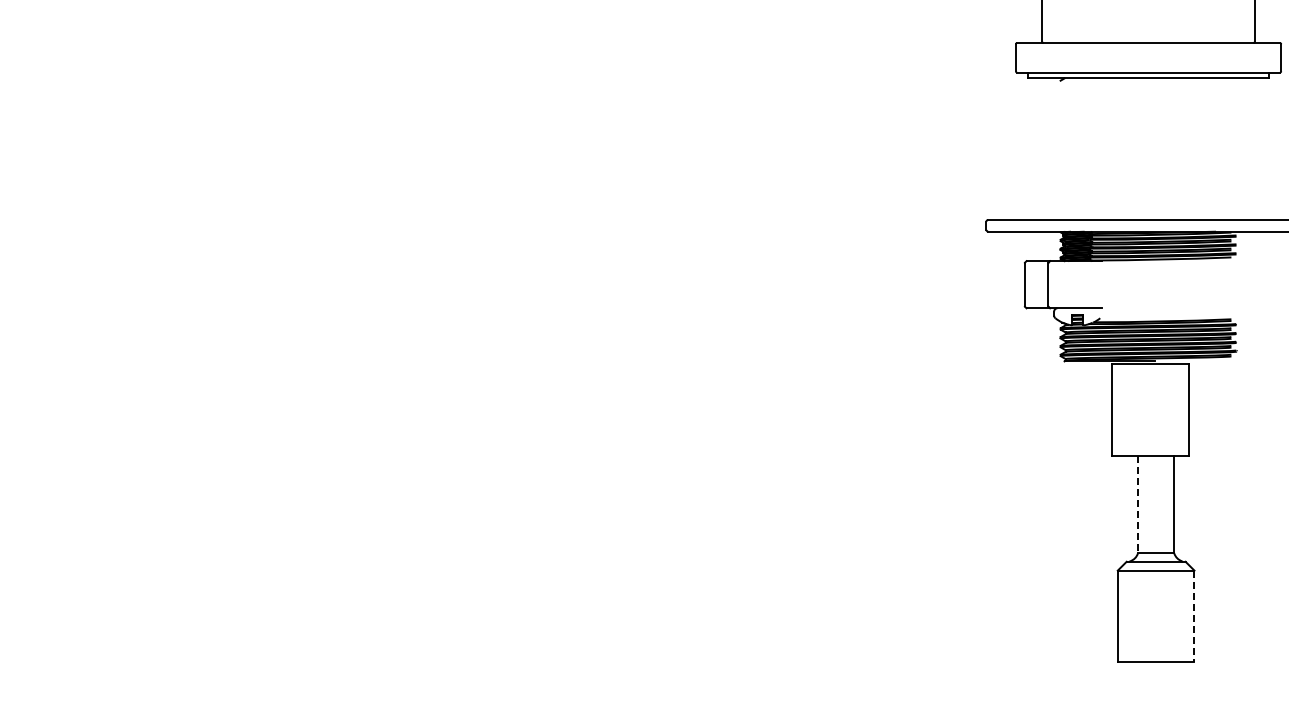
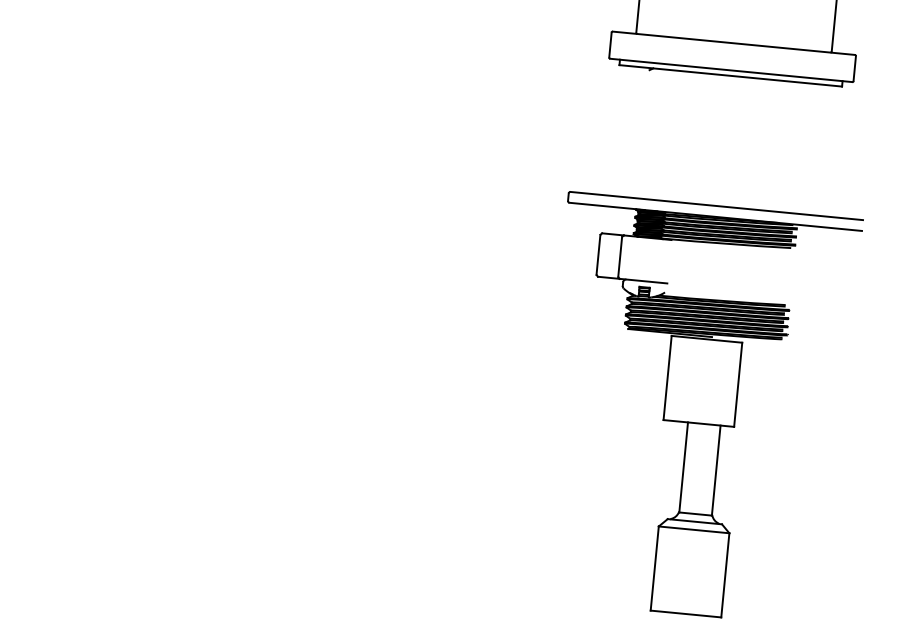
line: (1138, 504) -> (683, 467), dashed -> solid
line: (1194, 616) -> (725, 575), dashed -> solid

